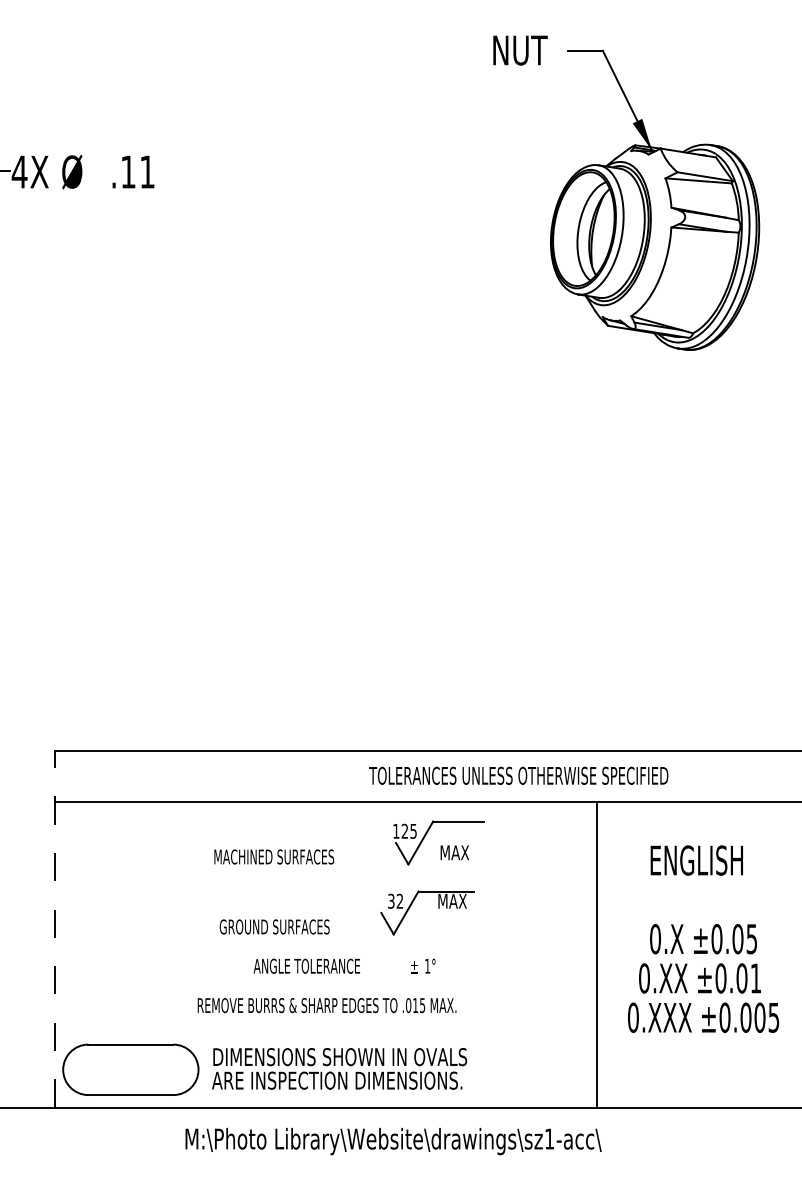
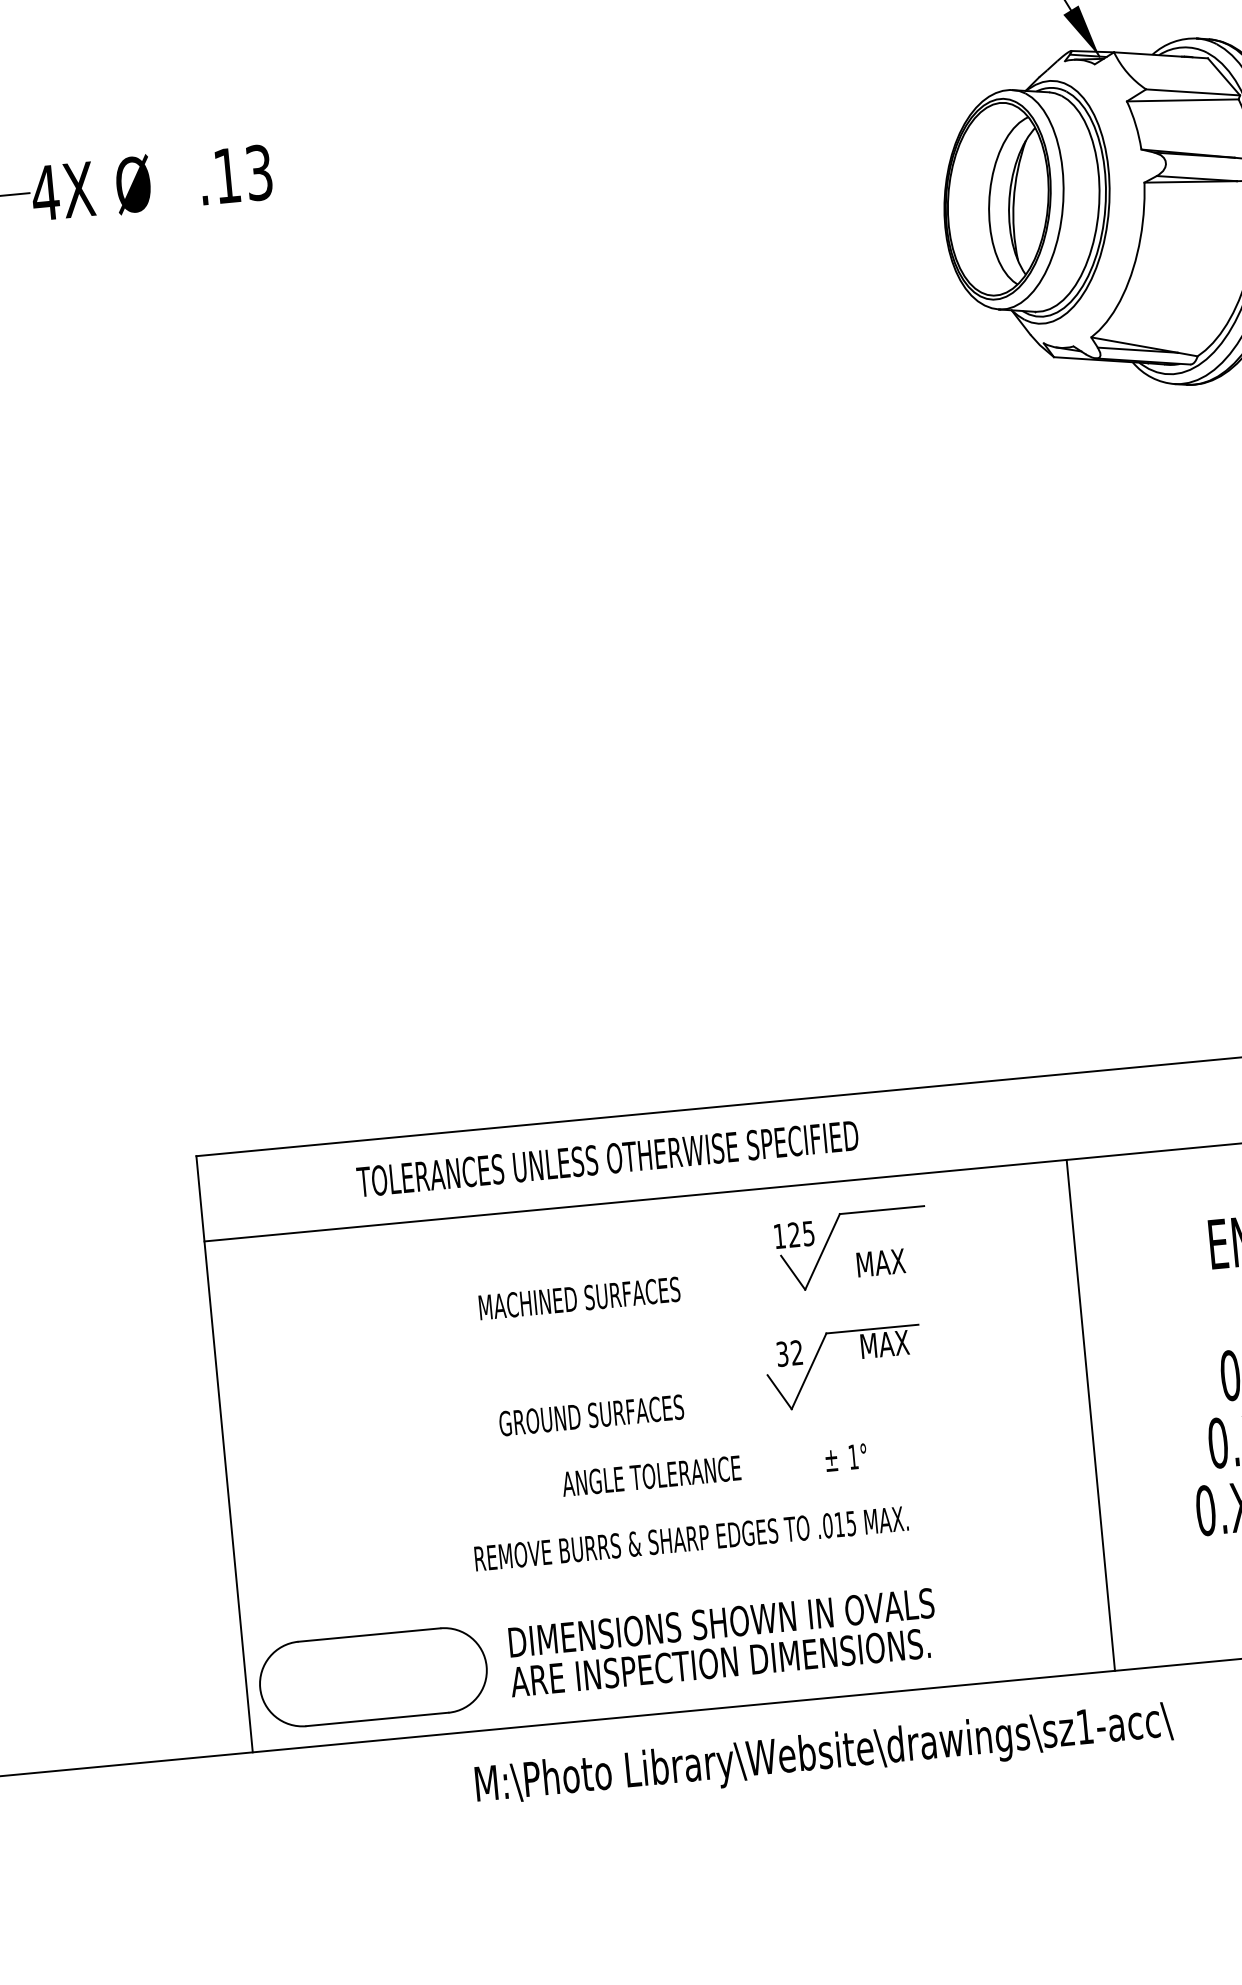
text: (147, 171) -> (259, 171), .11 -> .13
text: (518, 775) -> (607, 1158), moved
line: (55, 928) -> (225, 1452), dashed -> solid
line: (596, 954) -> (1090, 1414), moved

